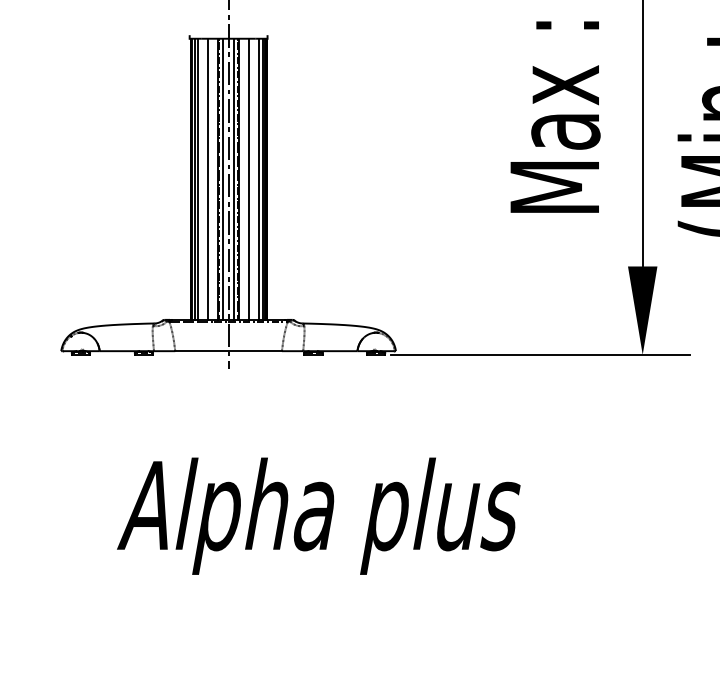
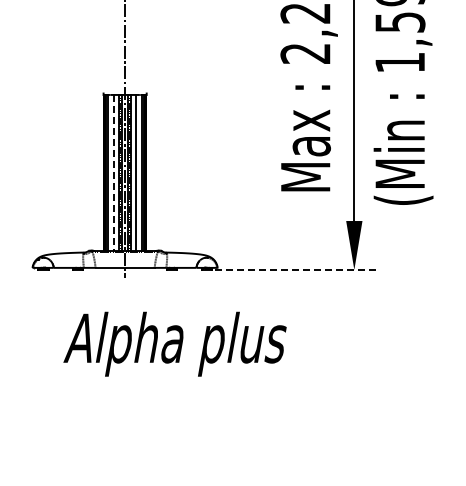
line: (207, 178) -> (113, 172), solid -> dashed
line: (540, 354) -> (297, 269), solid -> dashed
text: (317, 514) -> (174, 343), moved

